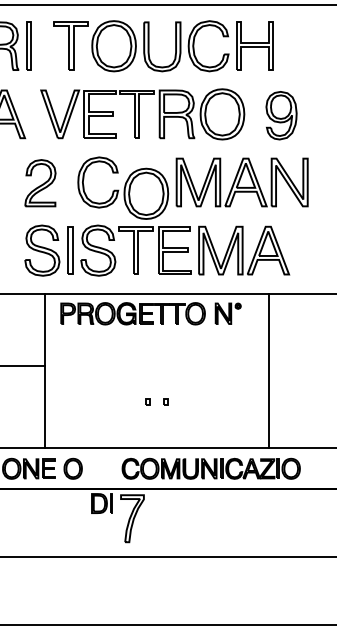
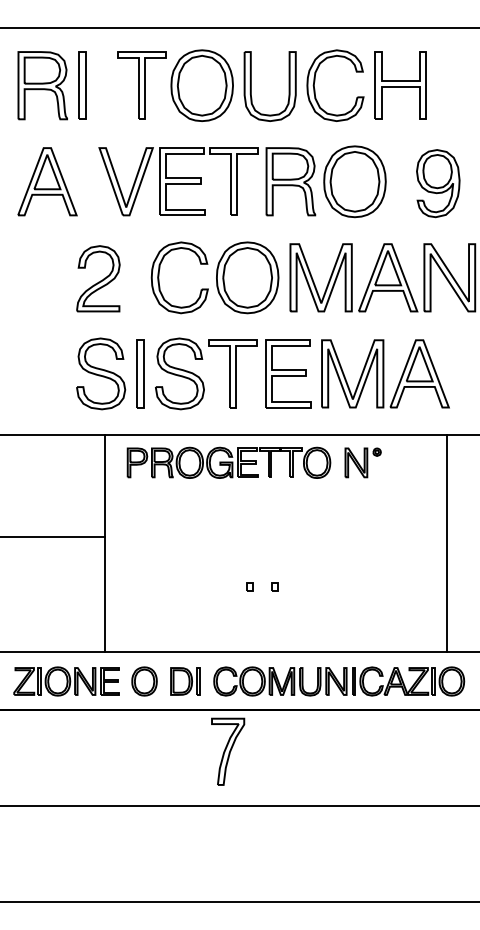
part: (146, 193) -> (247, 277), moved
line: (268, 370) -> (446, 543), moved
part: (102, 503) -> (185, 681), moved

